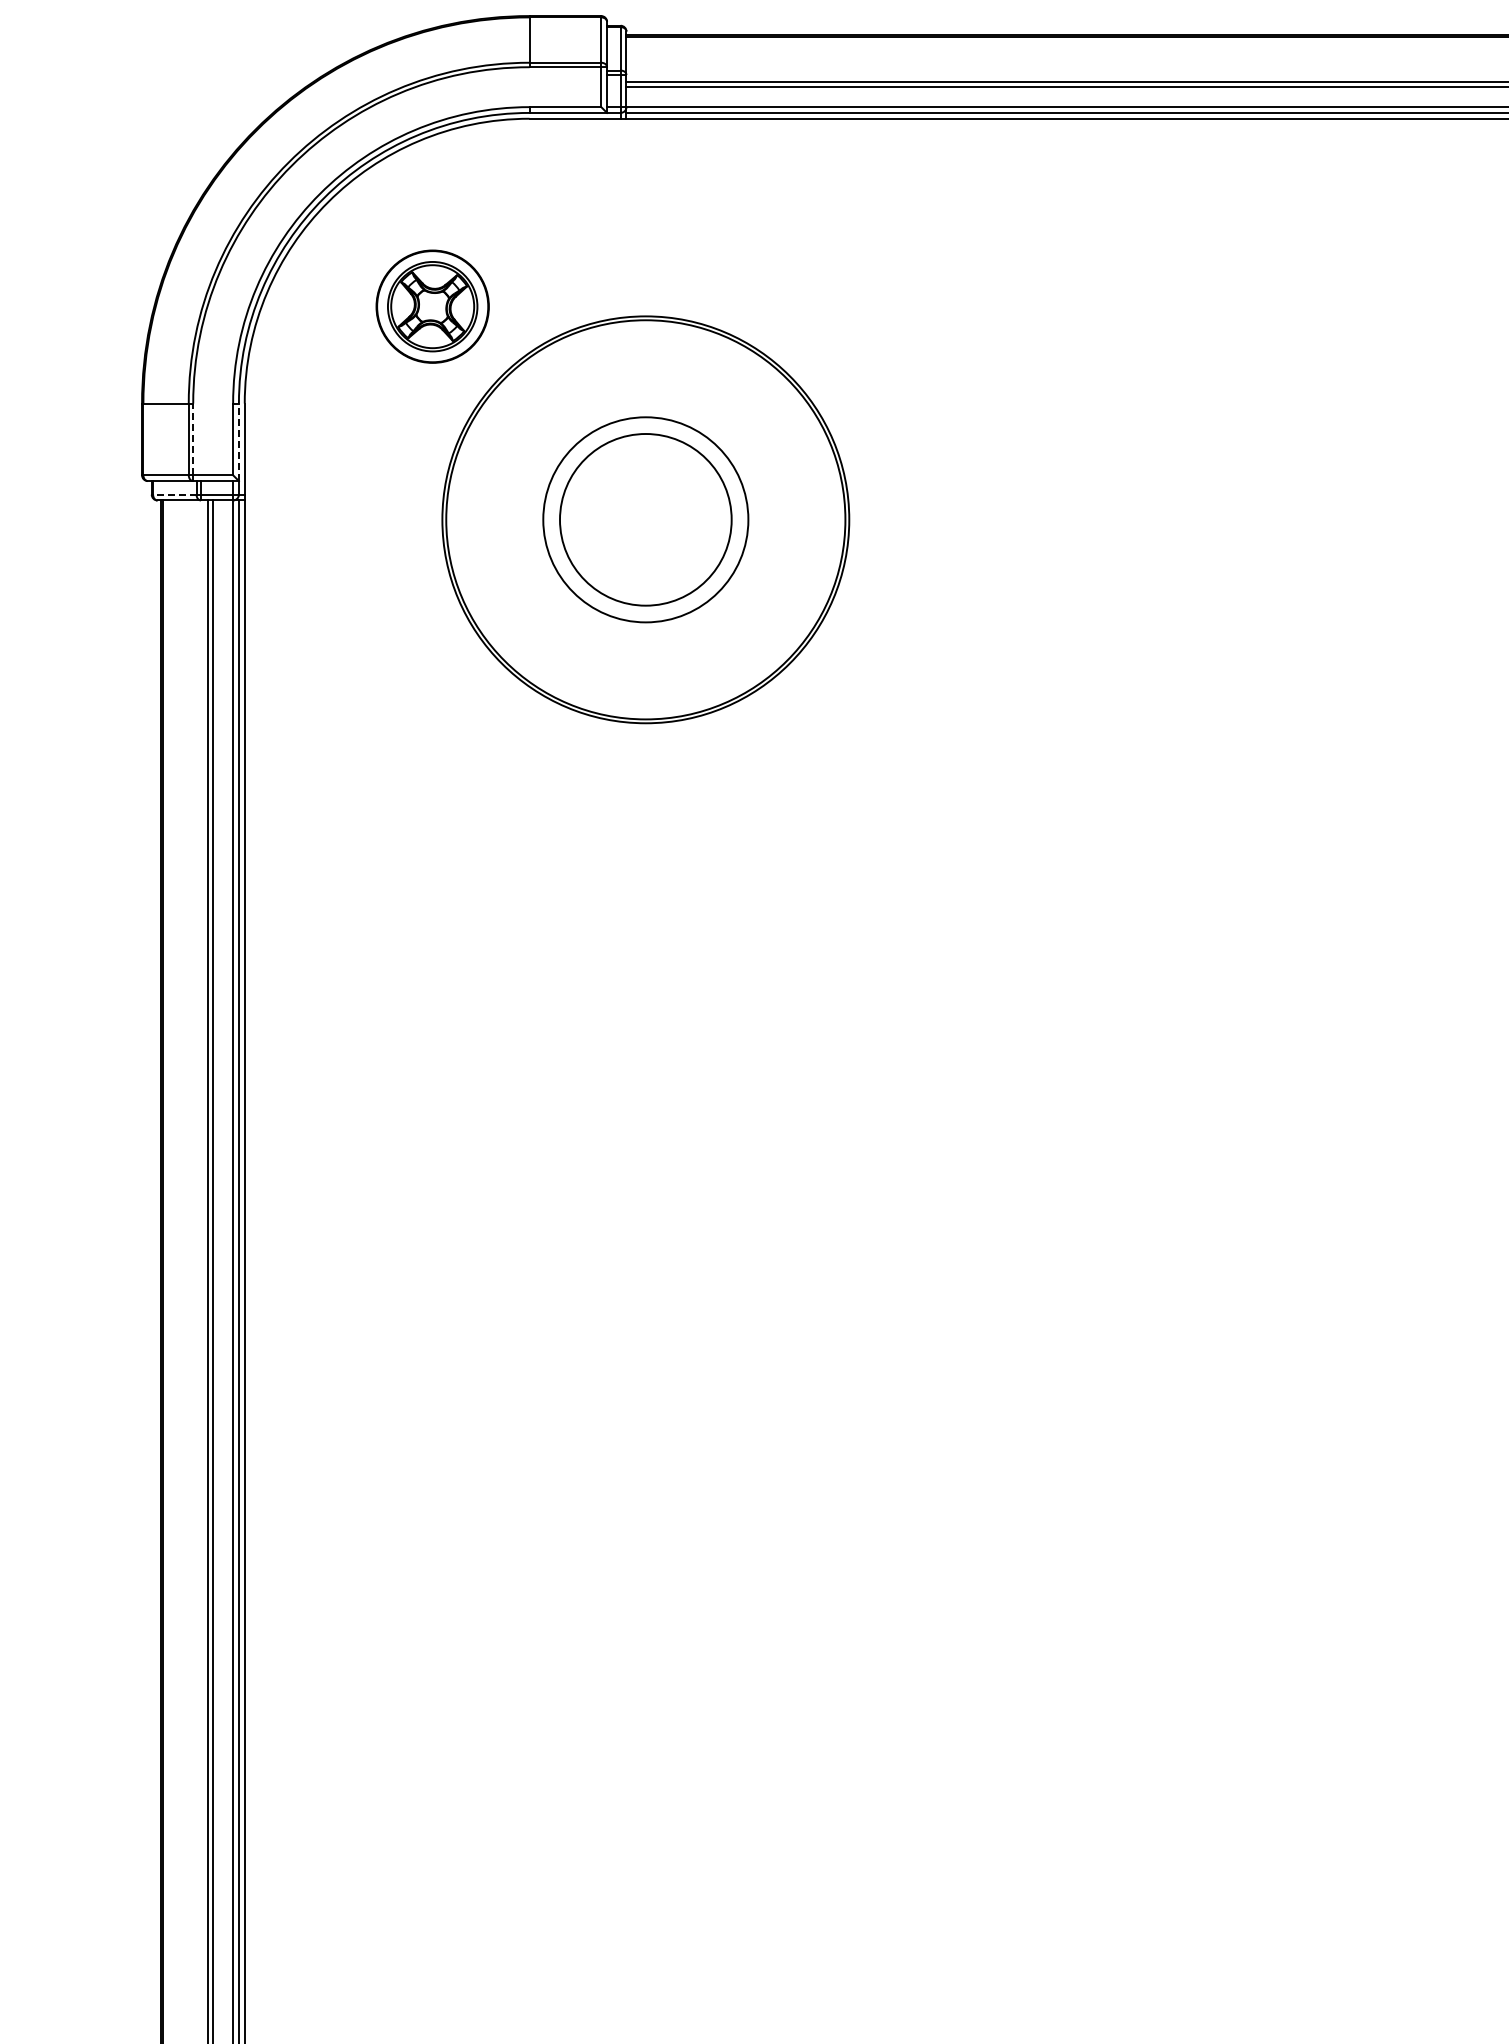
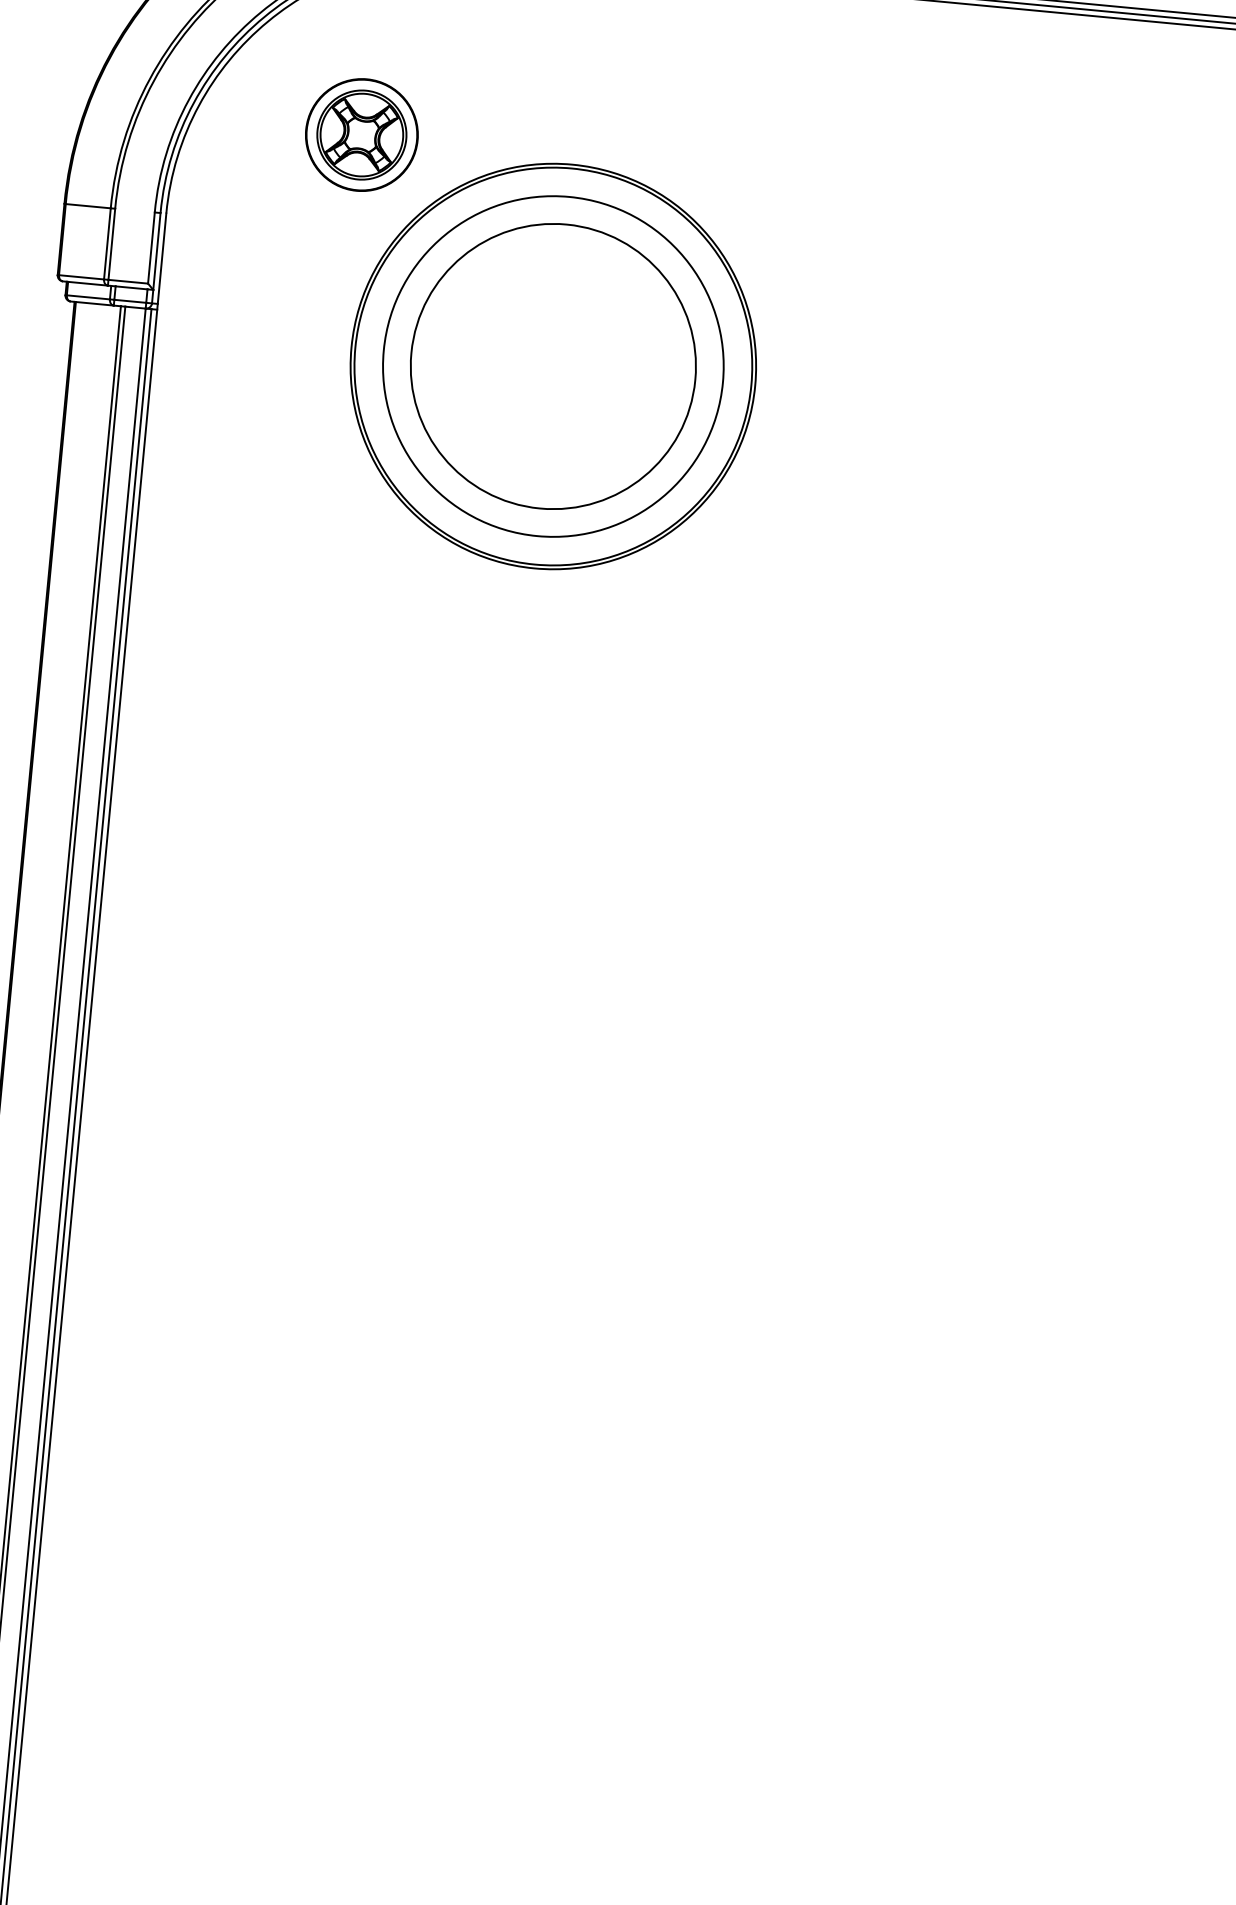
line: (193, 439) -> (112, 244), dashed -> solid
line: (238, 442) -> (156, 251), dashed -> solid
line: (174, 494) -> (88, 297), dashed -> solid
circle: (645, 519) -> (553, 366), size x1.67
circle: (645, 519) -> (553, 366), size x1.67

